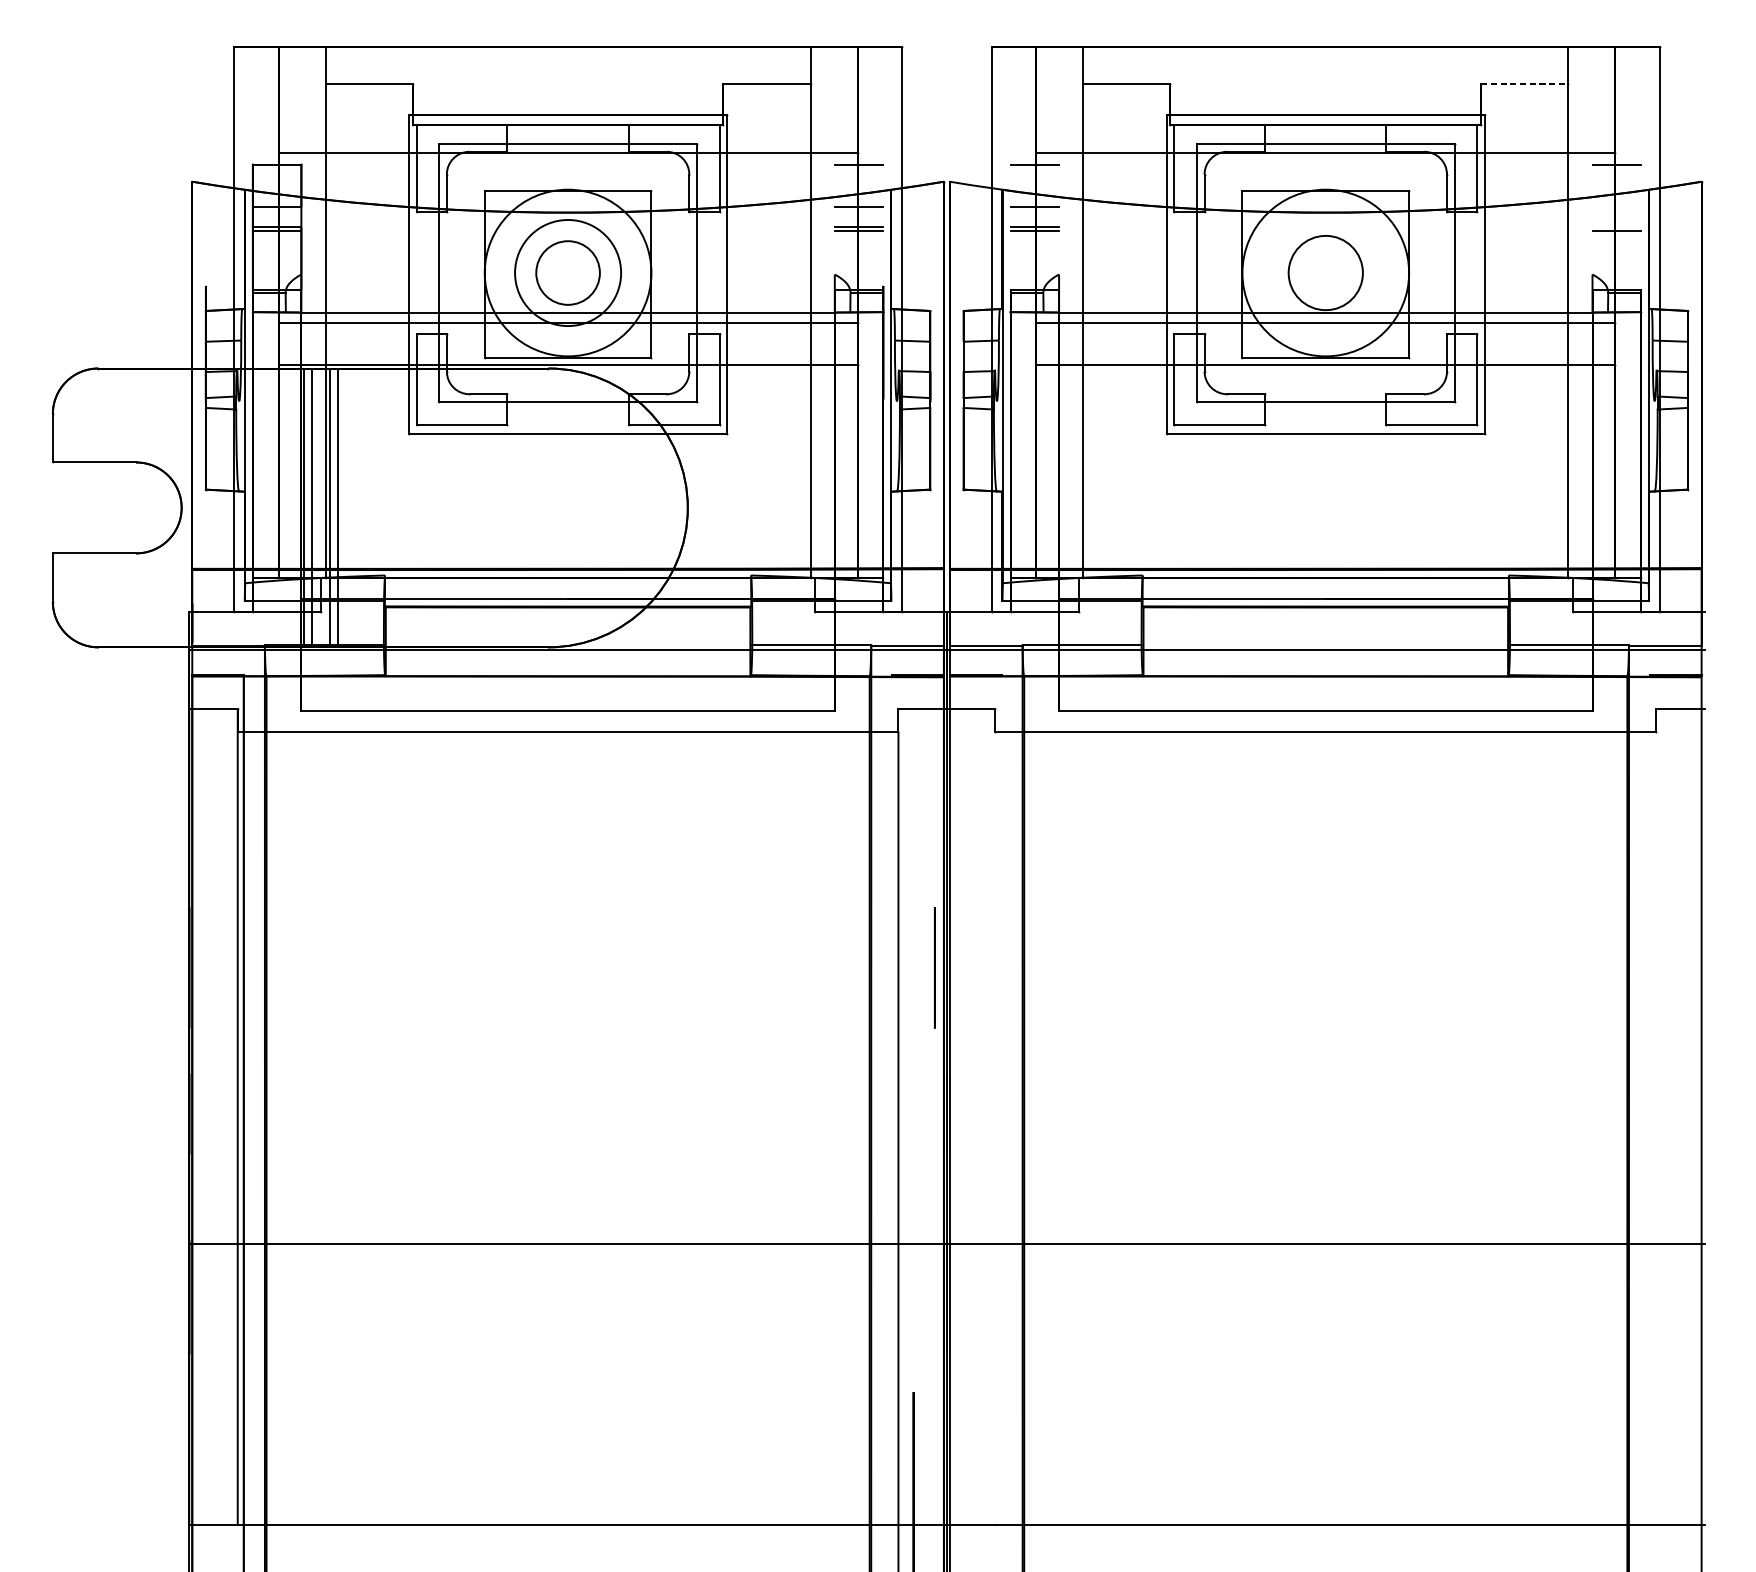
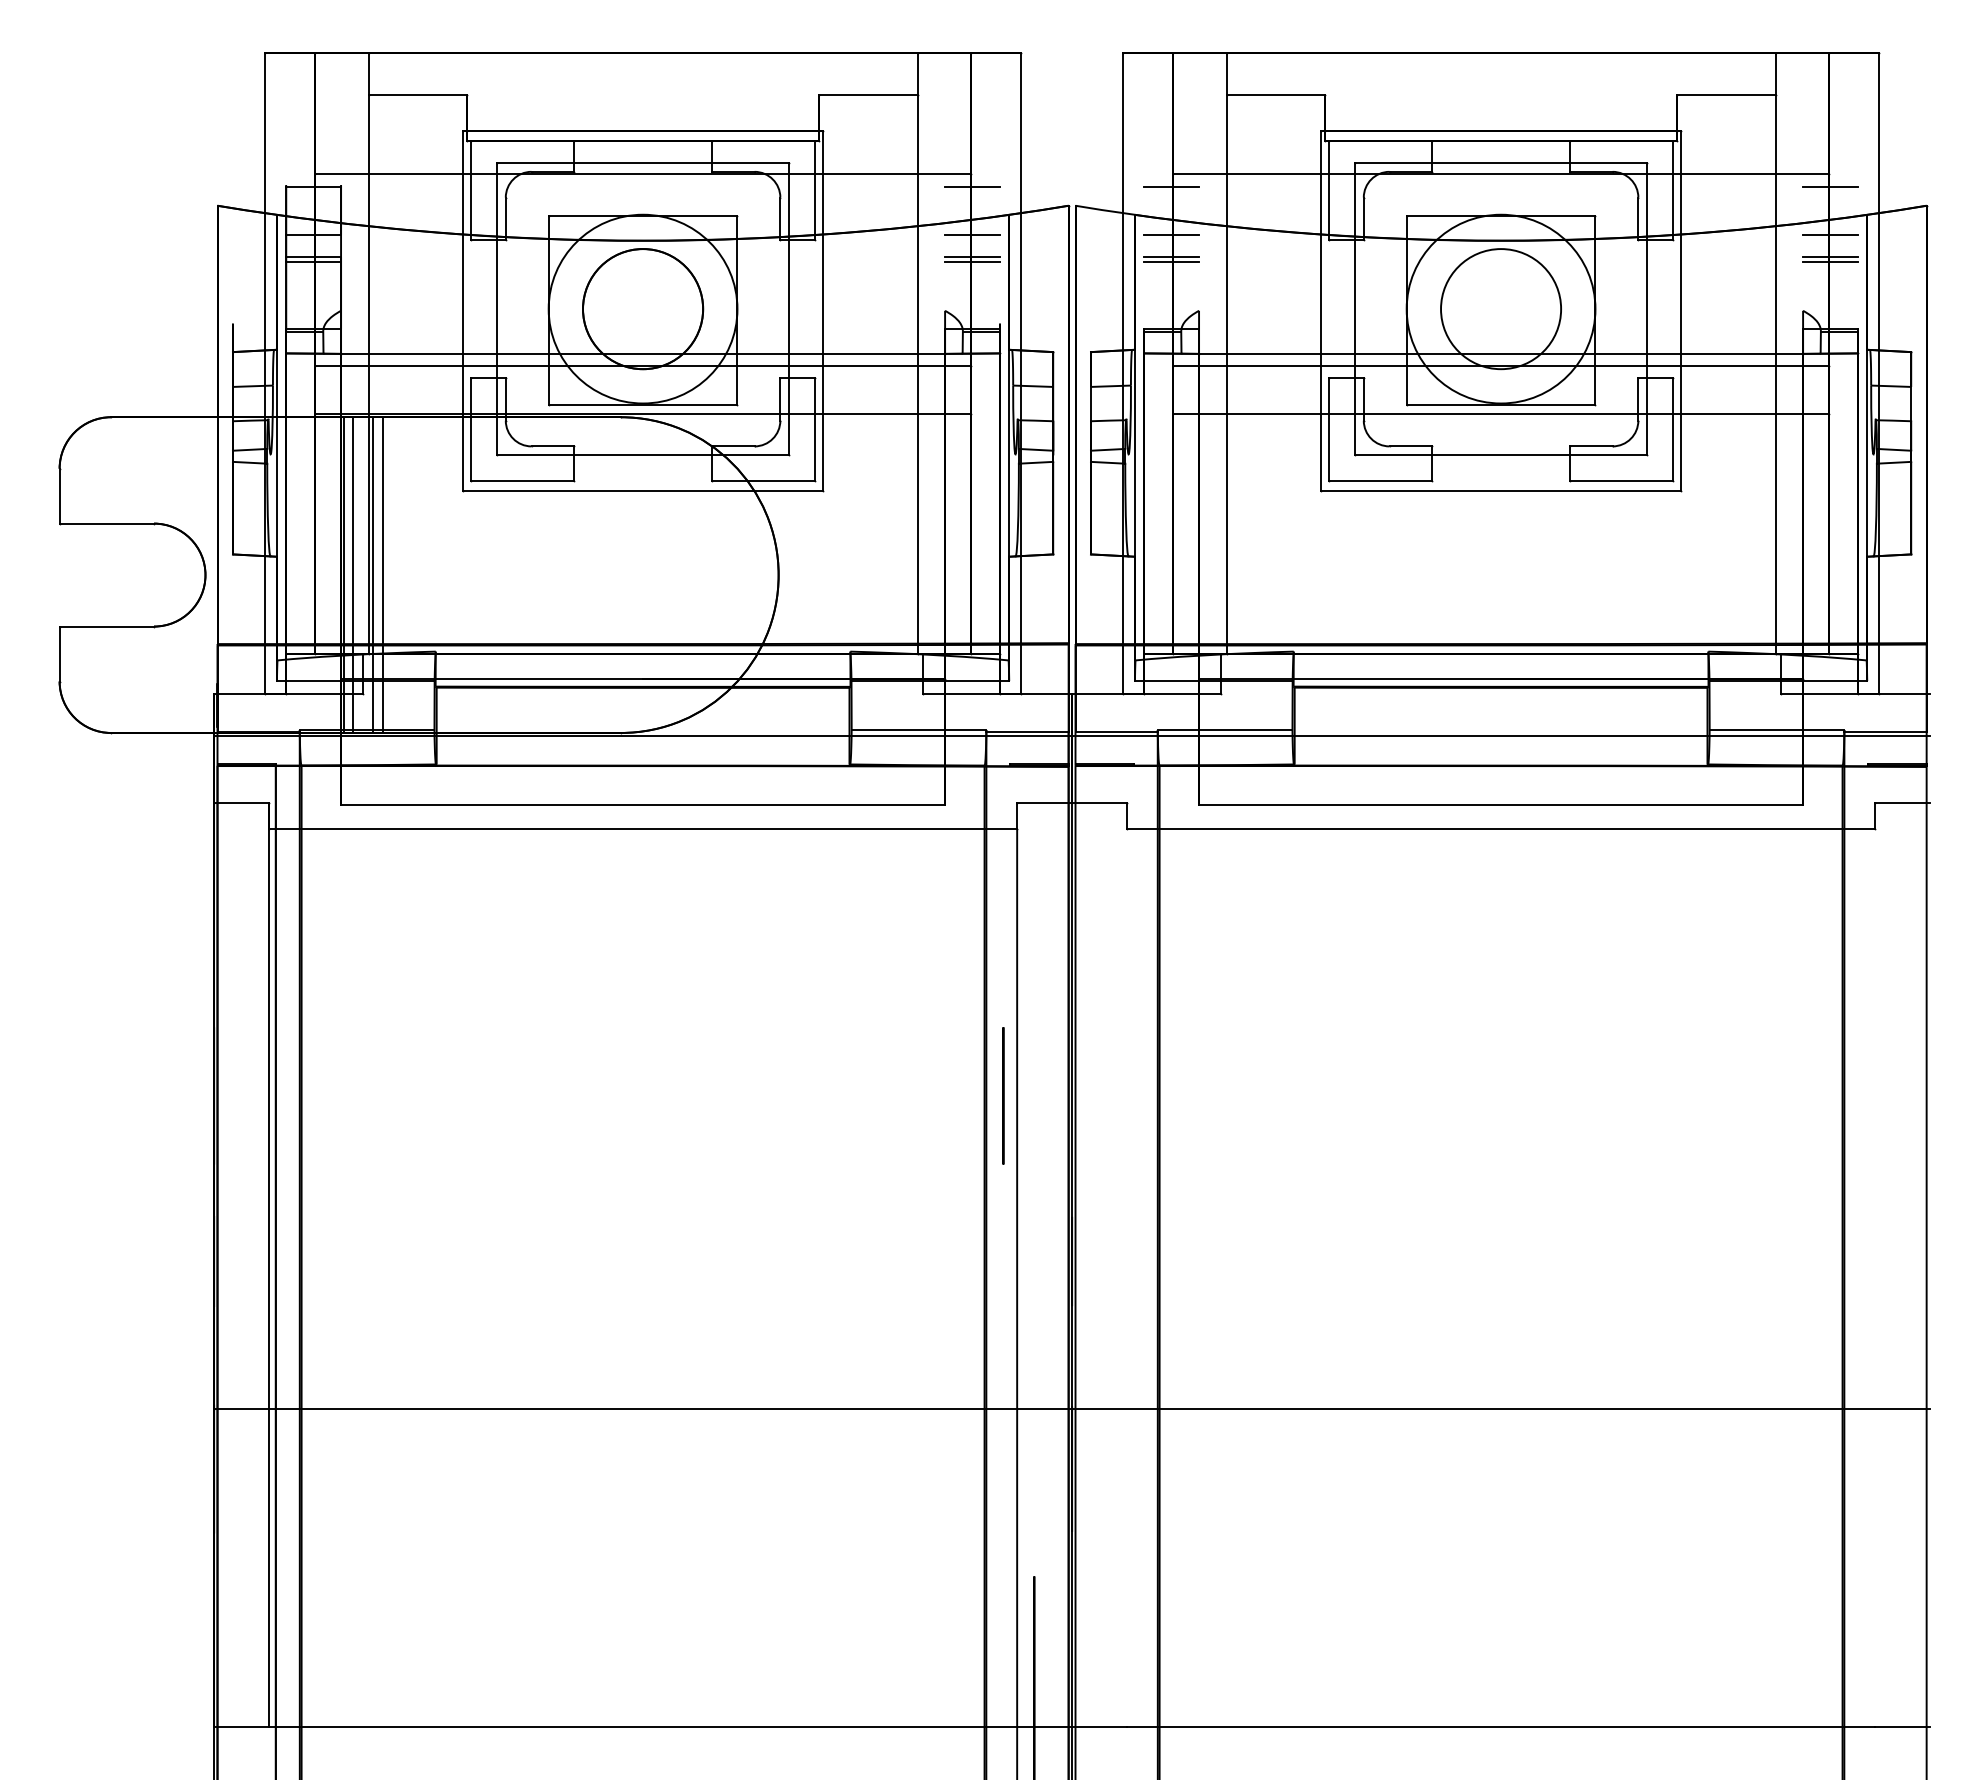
line: (1524, 83) -> (1726, 94), dashed -> solid
line: (1616, 207) -> (1830, 234), added
line: (1616, 227) -> (1830, 257), added
circle: (568, 273) -> (643, 309), size x1.67
circle: (1326, 273) -> (1501, 309), size x1.43
circle: (934, 967) -> (1003, 1095), moved

